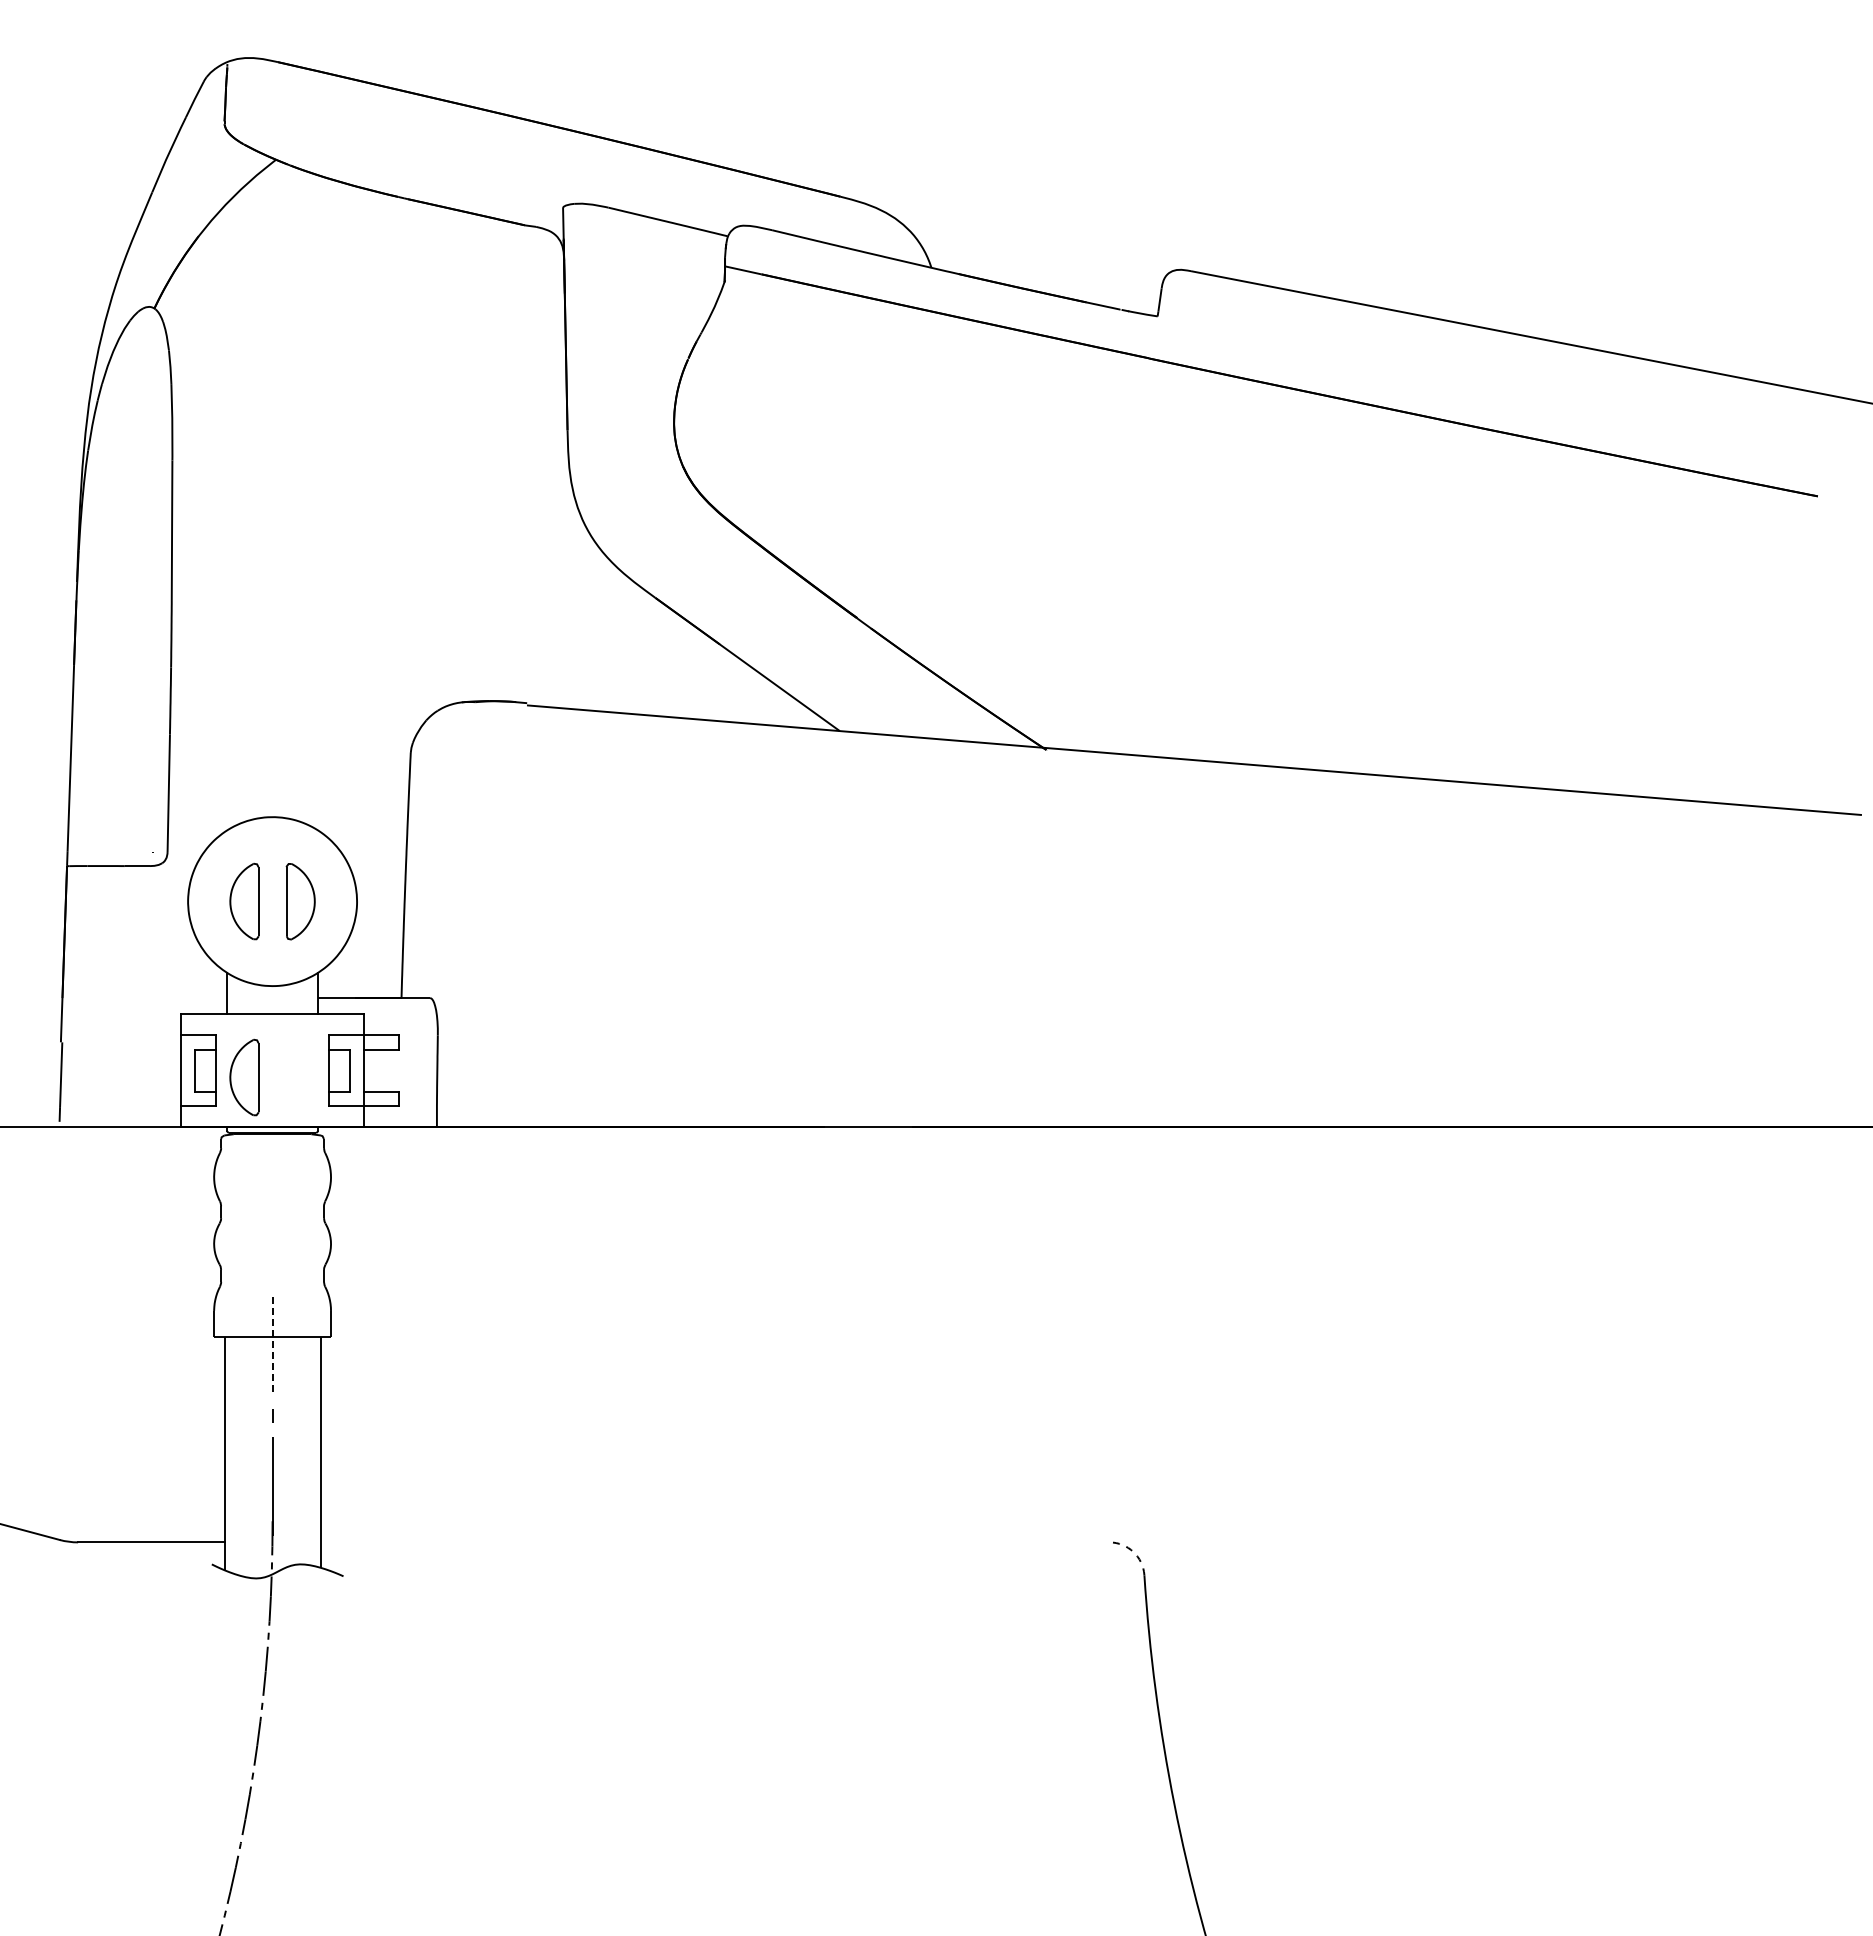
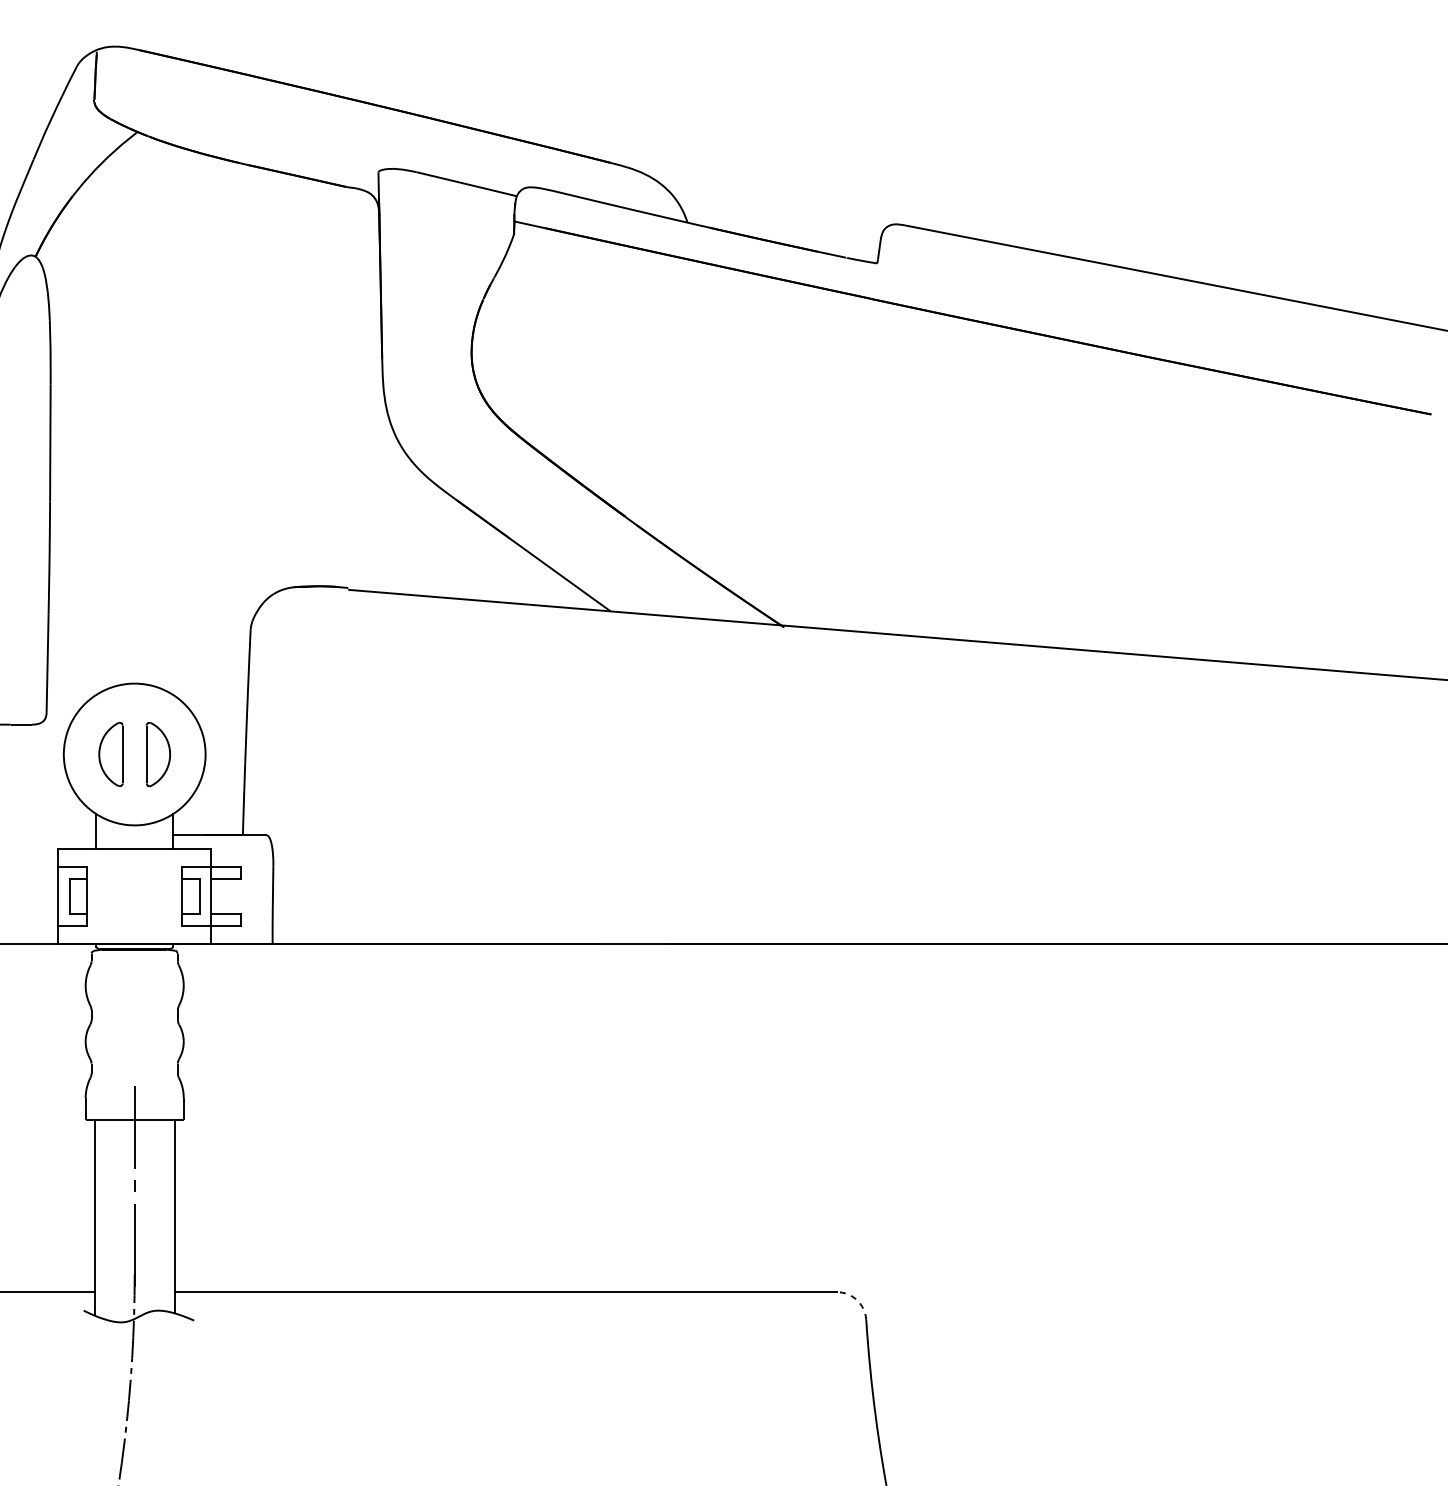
part: (244, 1077) -> (111, 902), removed
line: (272, 1346) -> (134, 1127), dashed -> solid
line: (714, 1542) -> (505, 1292), added

